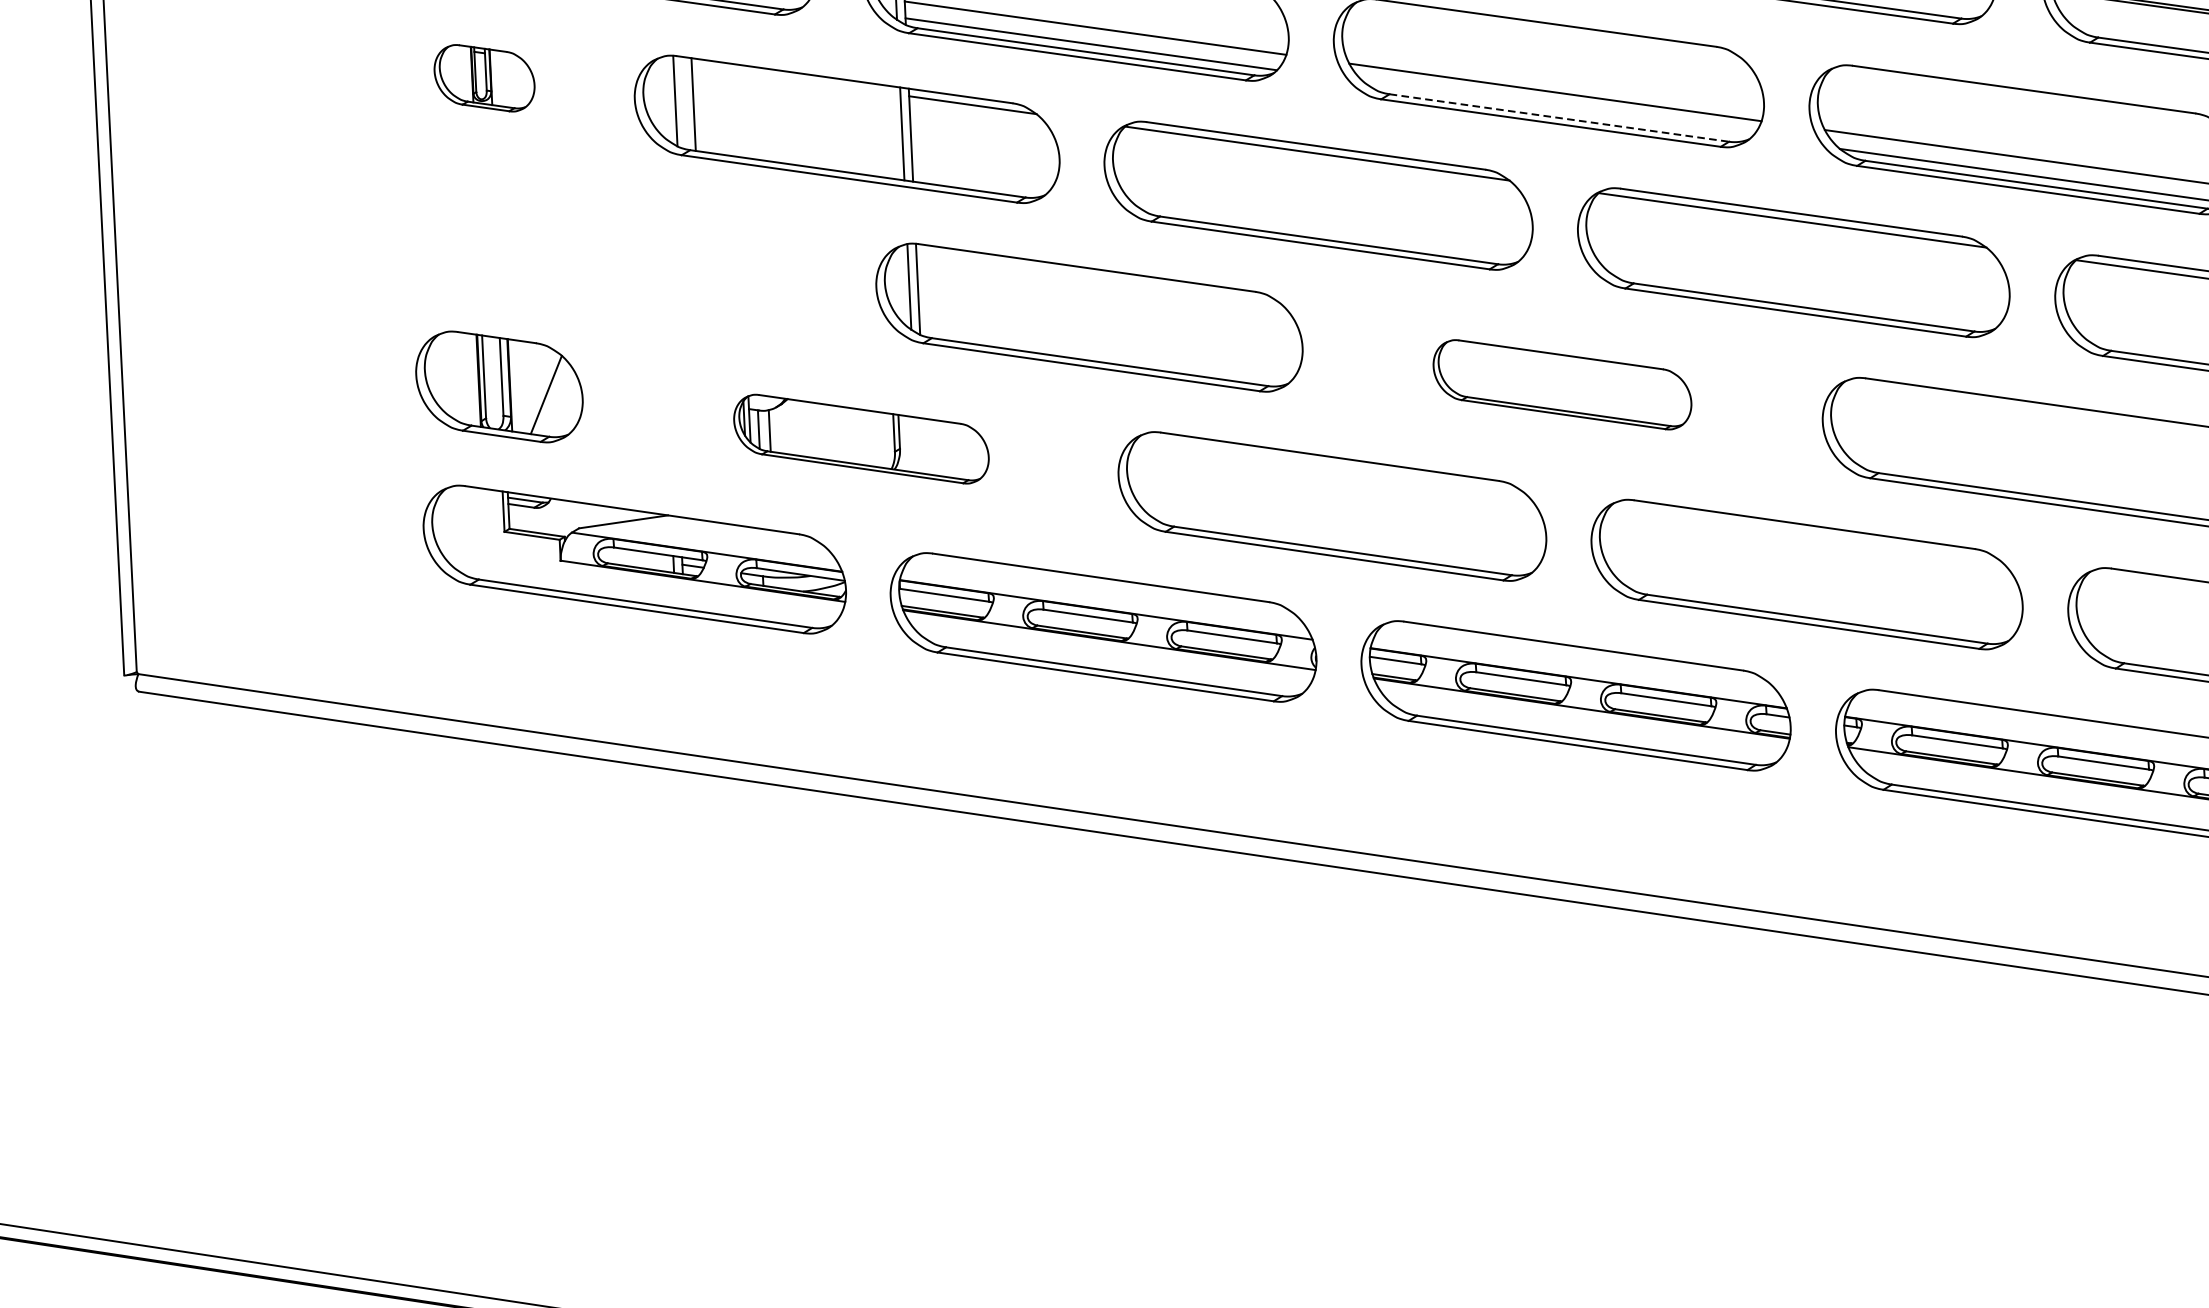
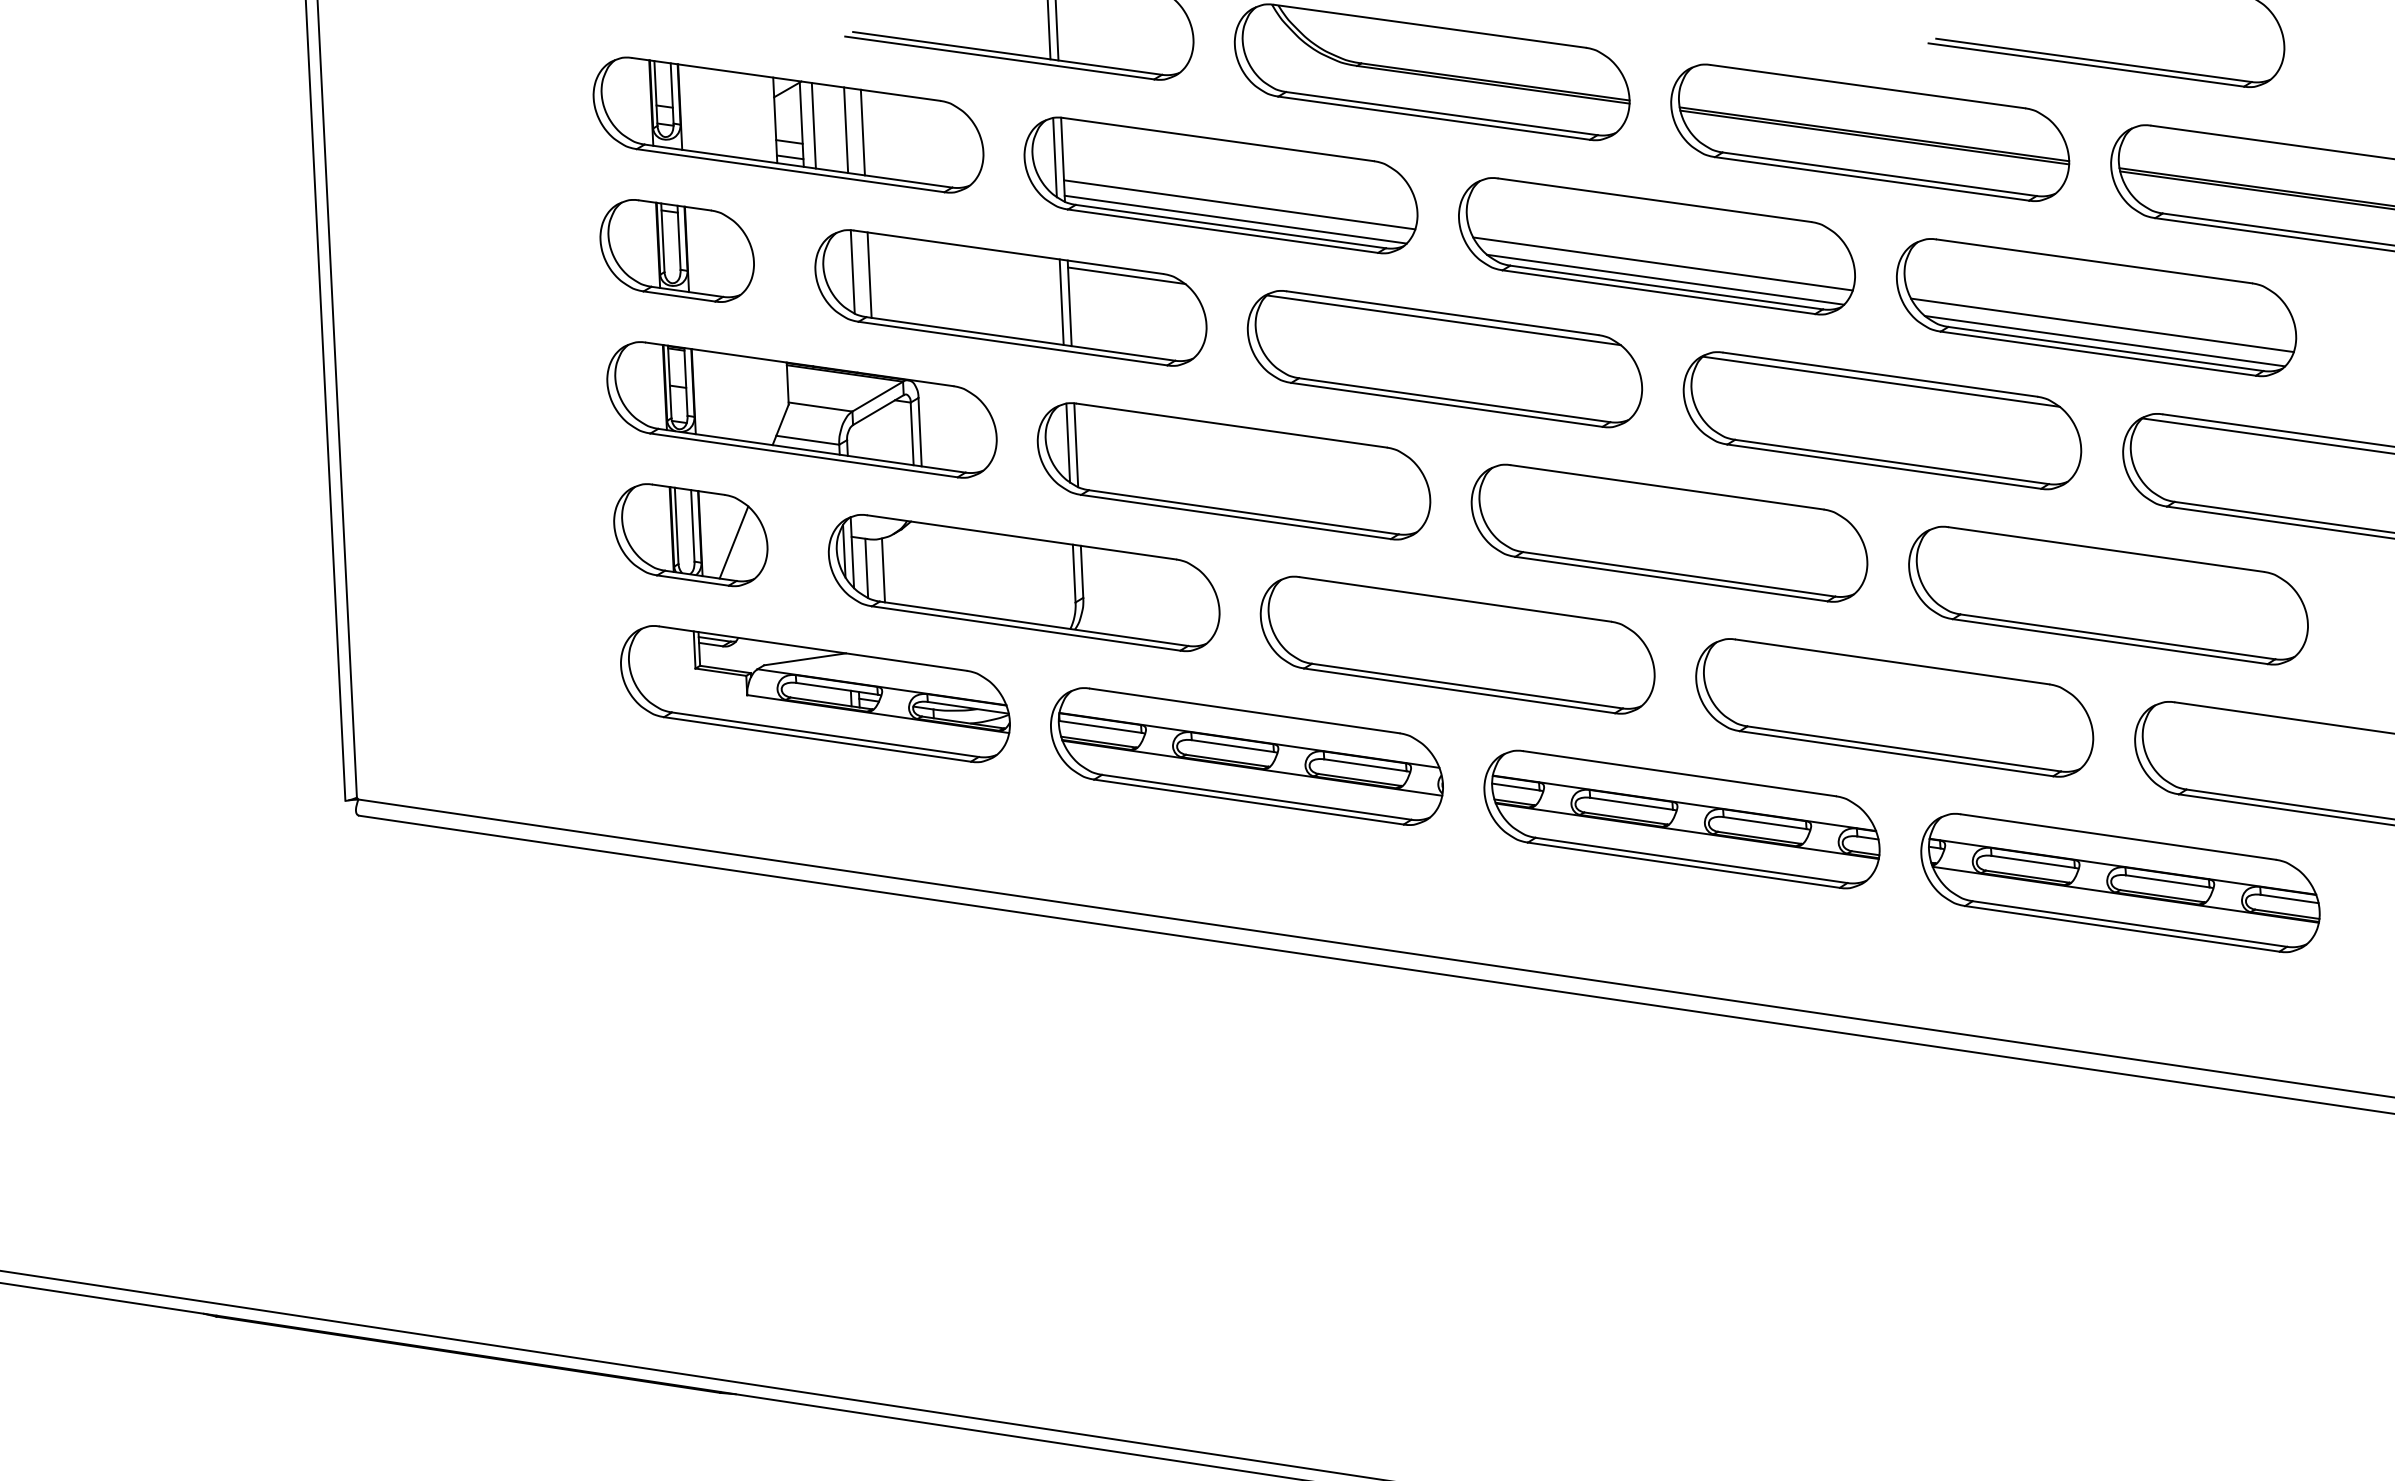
part: (483, 77) -> (676, 250), size x1.67
line: (1558, 109) -> (1665, 279), added
line: (1559, 117) -> (1666, 287), dashed -> solid
part: (619, 250) -> (801, 409), added
part: (1562, 384) -> (1669, 532), size x1.67
part: (860, 439) -> (1023, 583), size x1.67

